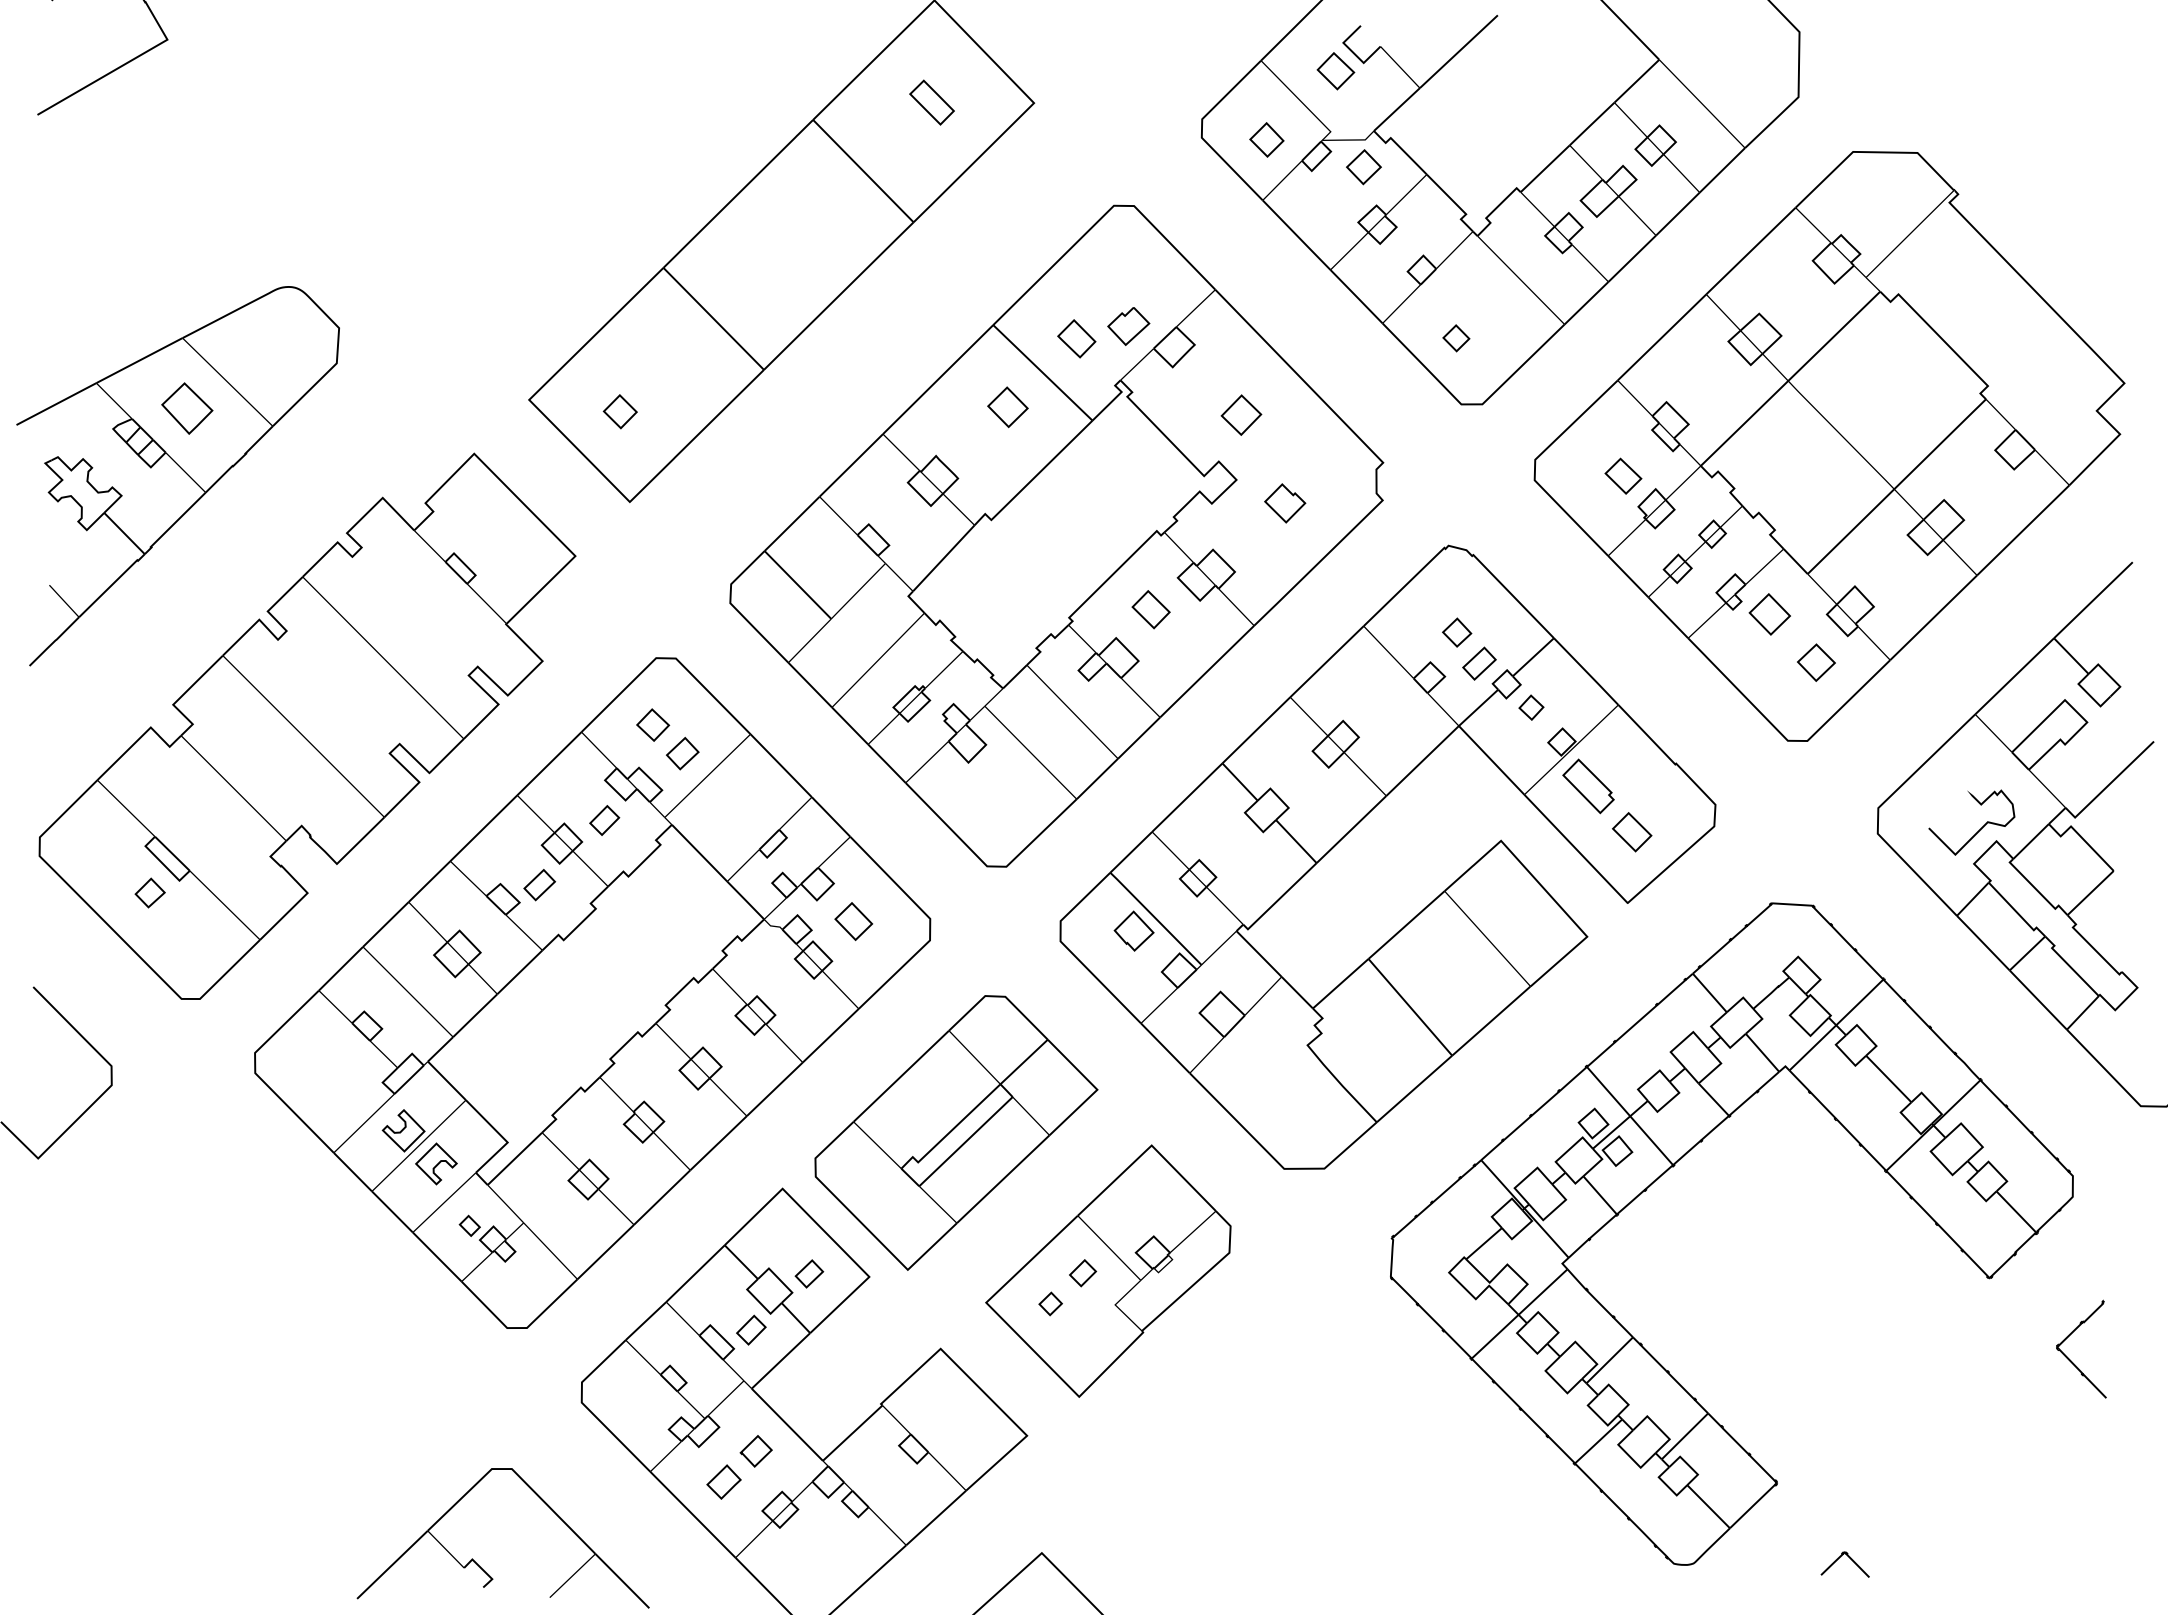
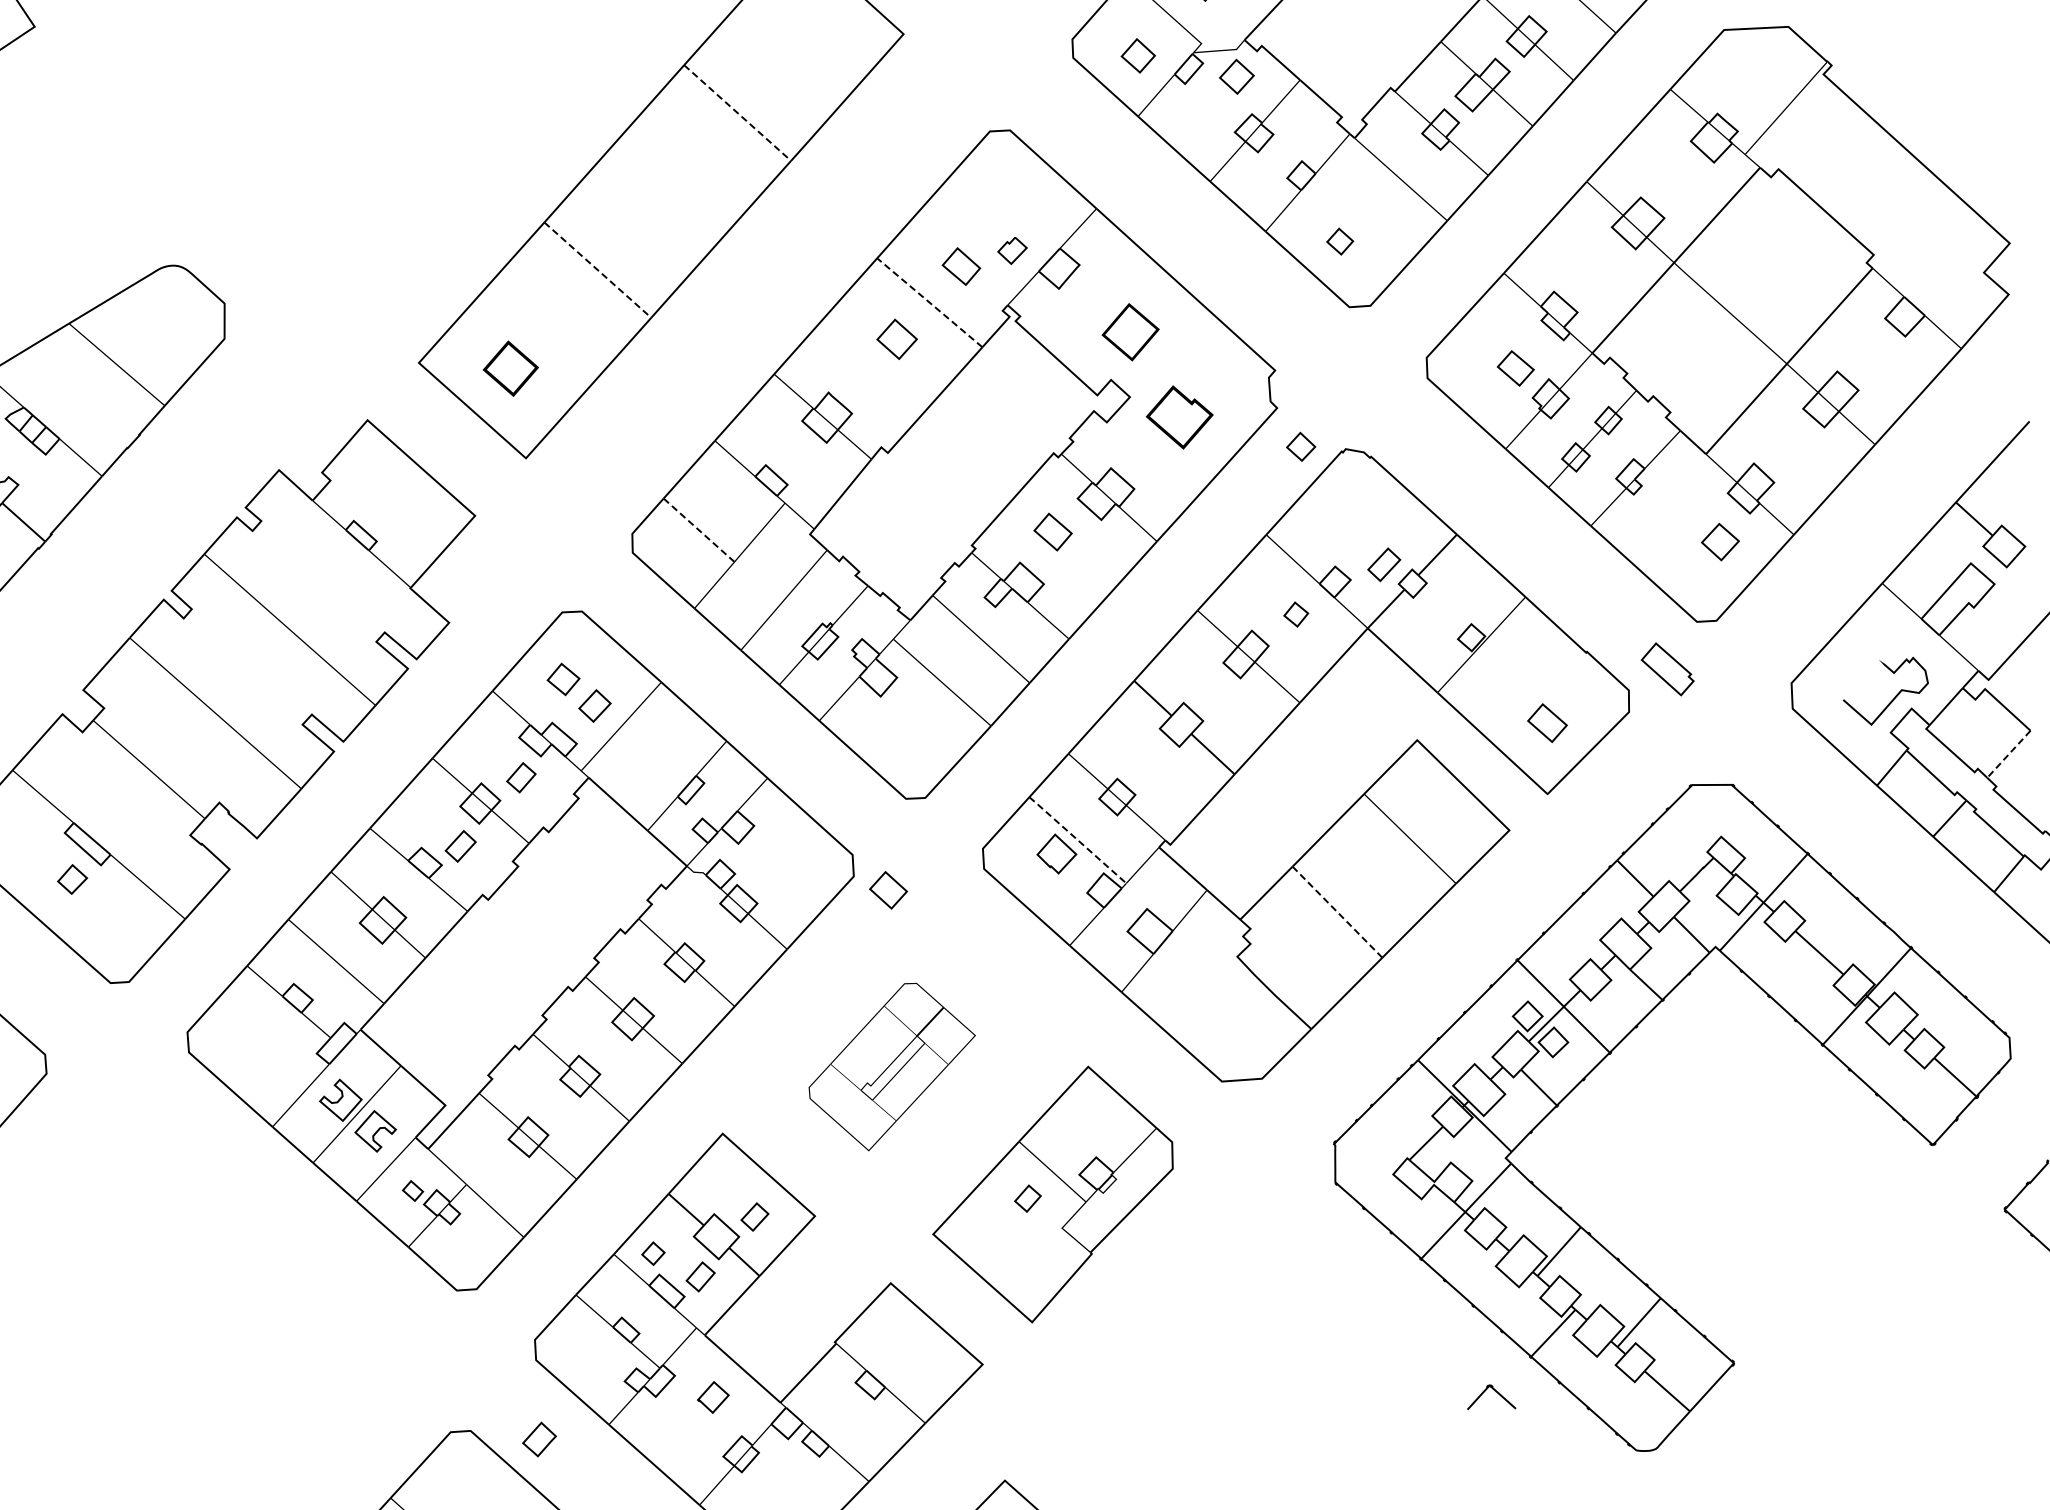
part: (931, 102) -> (801, 40), removed
line: (863, 171) -> (737, 113), solid -> dashed
line: (713, 318) -> (597, 269), solid -> dashed
part: (1128, 326) -> (1012, 250), size x0.7
line: (1042, 372) -> (929, 302), solid -> dashed
part: (187, 408) -> (78, 393), removed
part: (619, 411) -> (509, 368), size x1.6
part: (1241, 414) -> (1130, 331), size x1.4
part: (1285, 503) -> (1180, 417), size x1.6
line: (797, 585) -> (698, 530), solid -> dashed
part: (1769, 614) -> (1670, 497), removed
part: (1457, 632) -> (1301, 446), moved
part: (1531, 707) -> (1296, 614), moved
part: (1588, 786) -> (1667, 669), moved
line: (2090, 893) -> (2008, 754), solid -> dashed
line: (1155, 918) -> (1077, 840), solid -> dashed
part: (853, 921) -> (888, 890), moved
line: (1410, 1007) -> (1337, 912), solid -> dashed
part: (956, 1132) -> (892, 1066), size x0.6
part: (1050, 1303) -> (653, 1253), moved
part: (723, 1481) -> (538, 1439), moved
curve: (1839, 1558) -> (1484, 1391), moved

